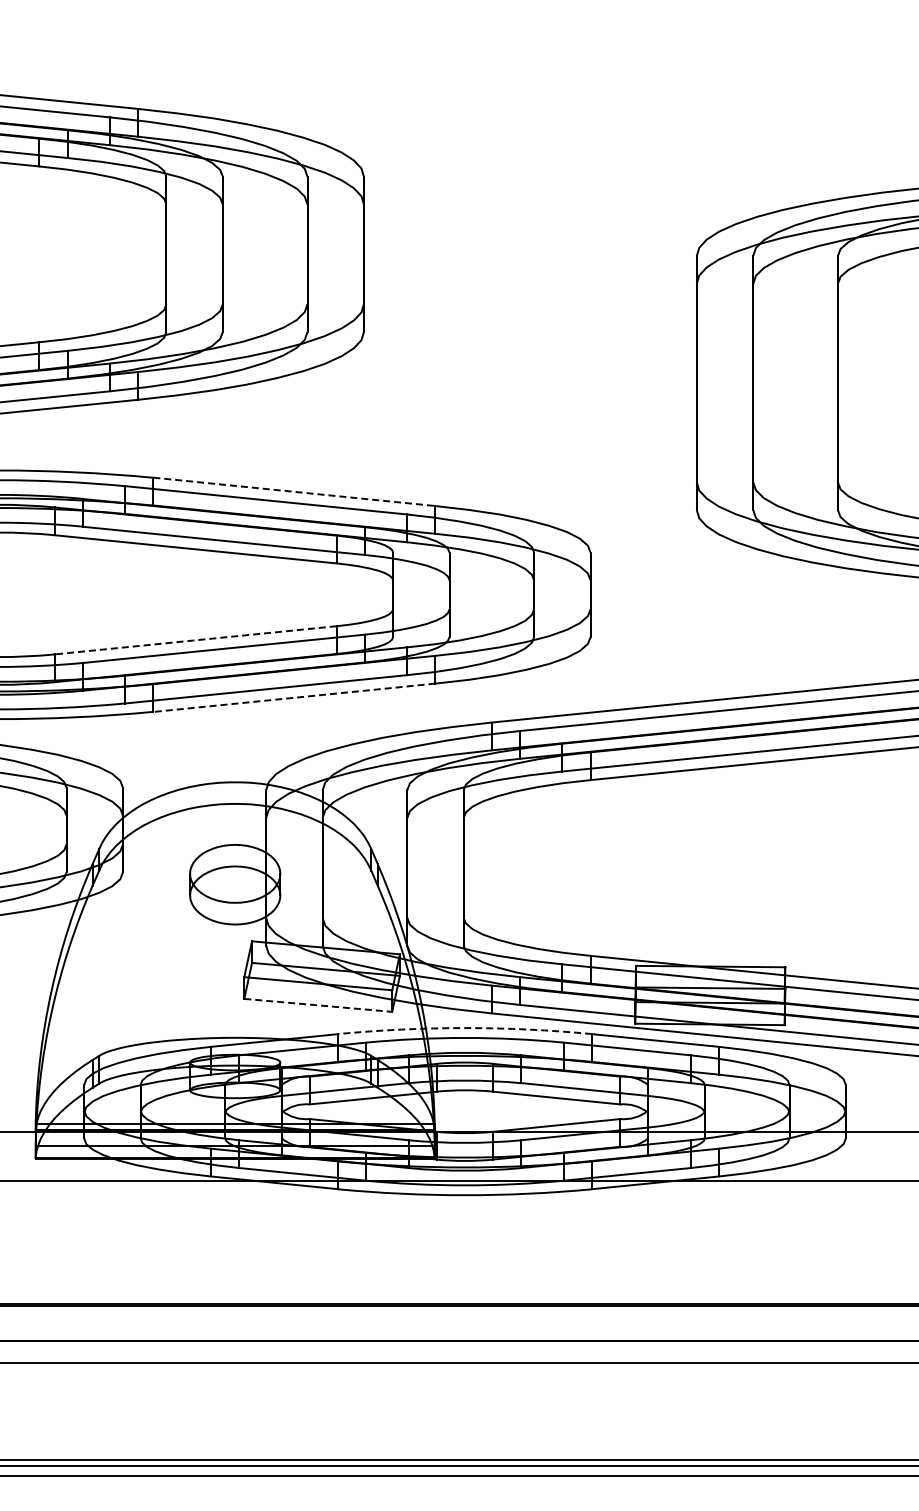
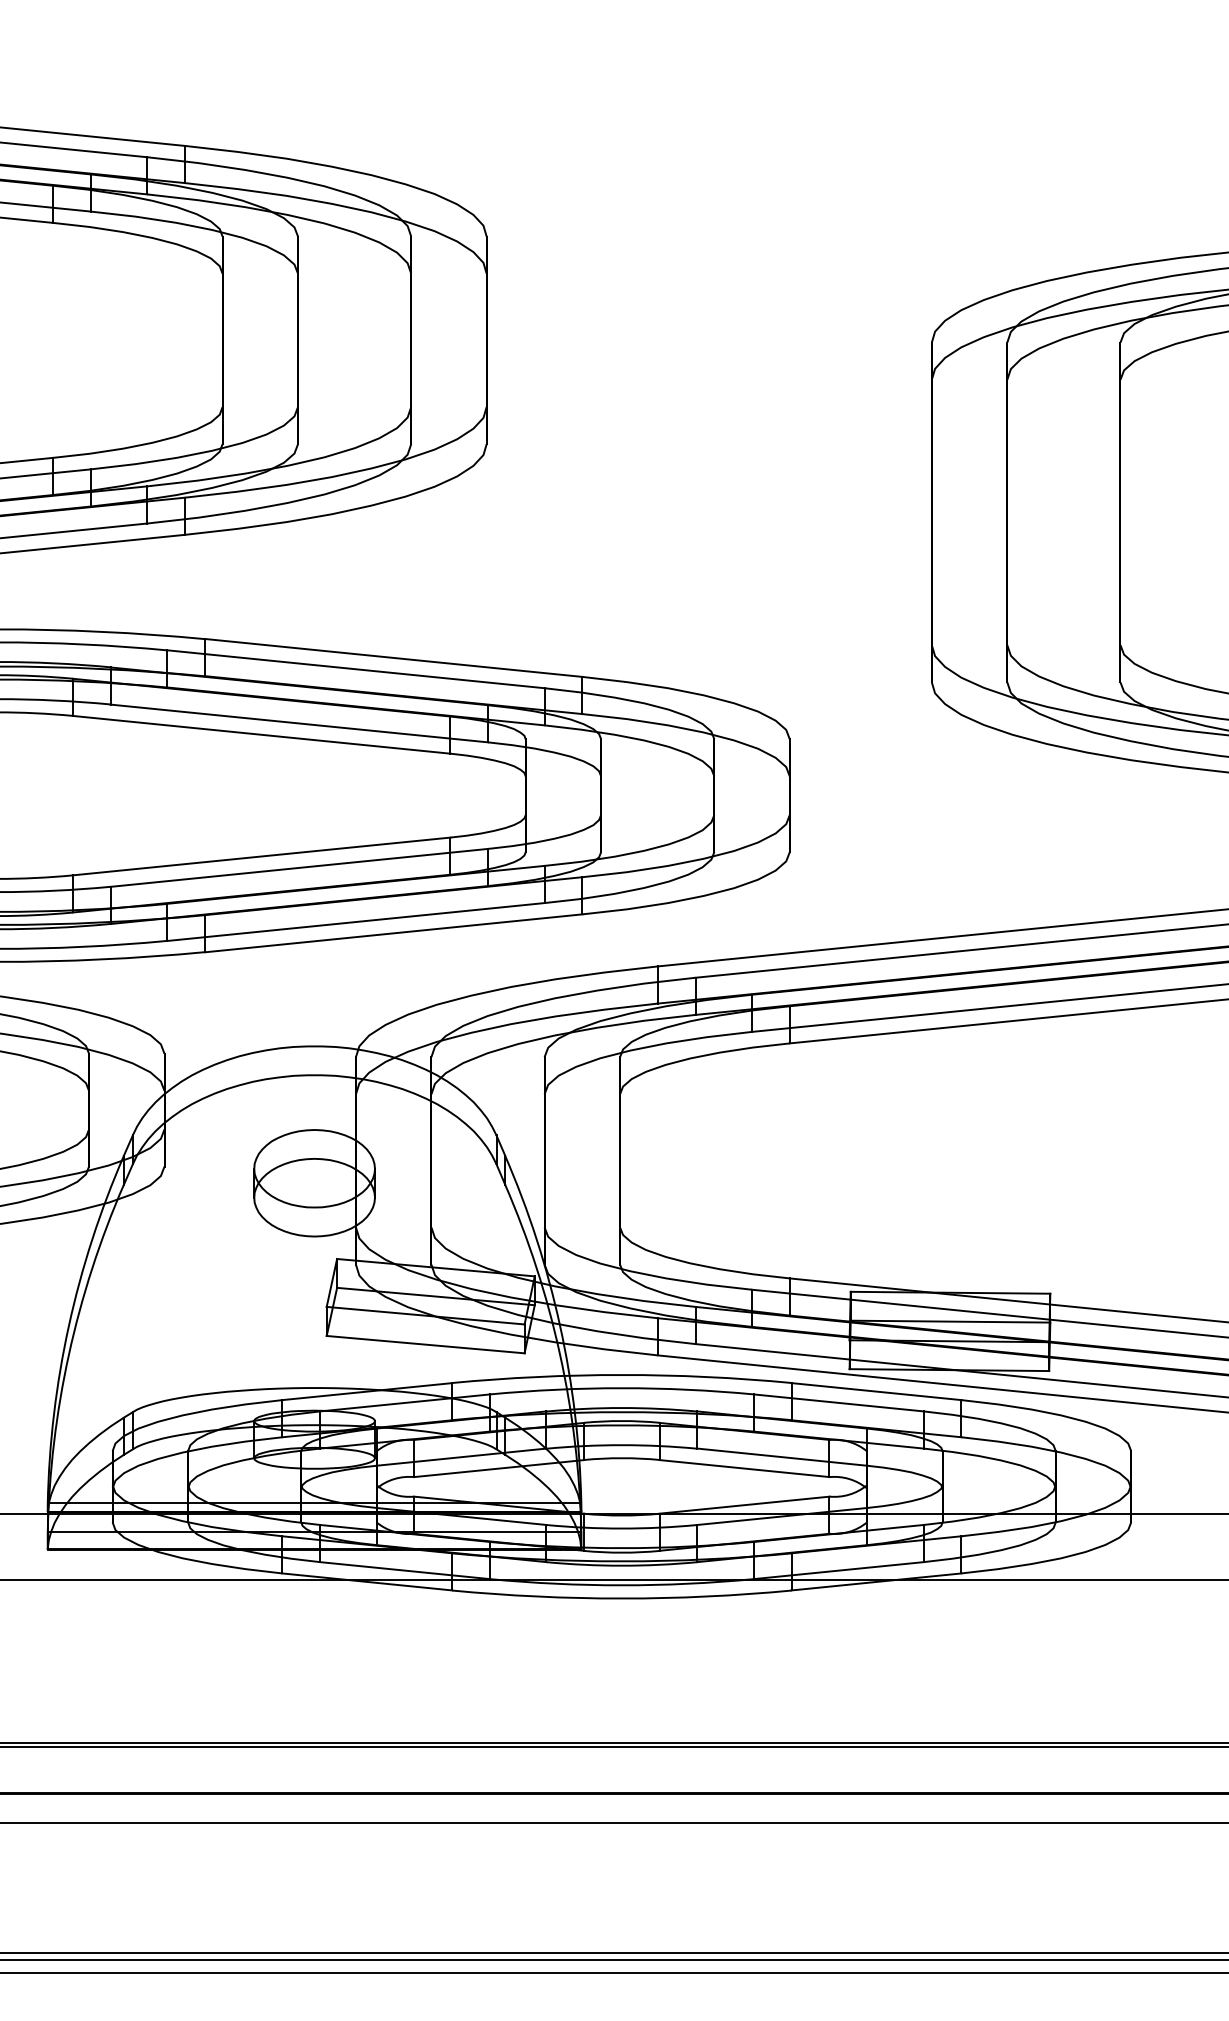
line: (294, 491) -> (393, 657), dashed -> solid
line: (195, 640) -> (261, 856), dashed -> solid
line: (294, 697) -> (393, 932), dashed -> solid
line: (318, 1005) -> (425, 1344), dashed -> solid
arc: (465, 1028) -> (622, 1375), dashed -> solid

